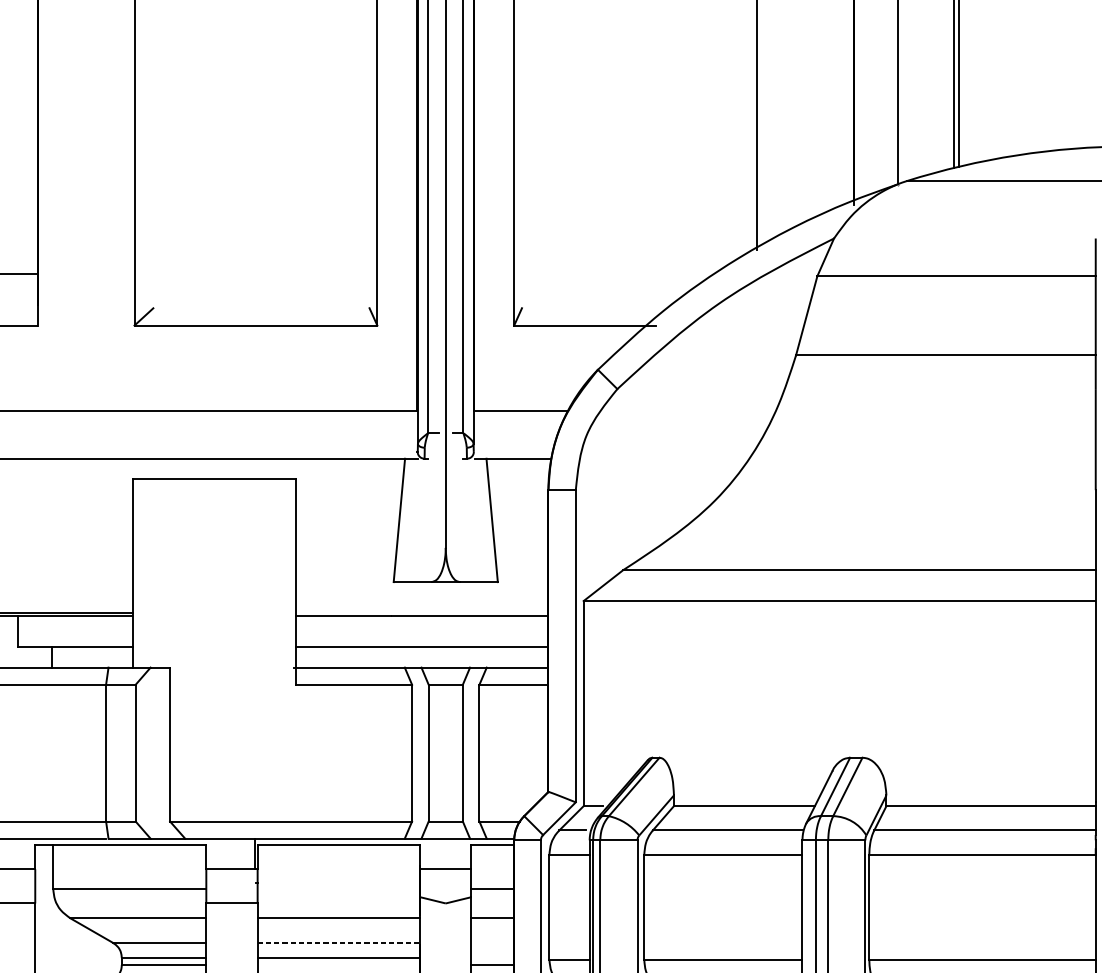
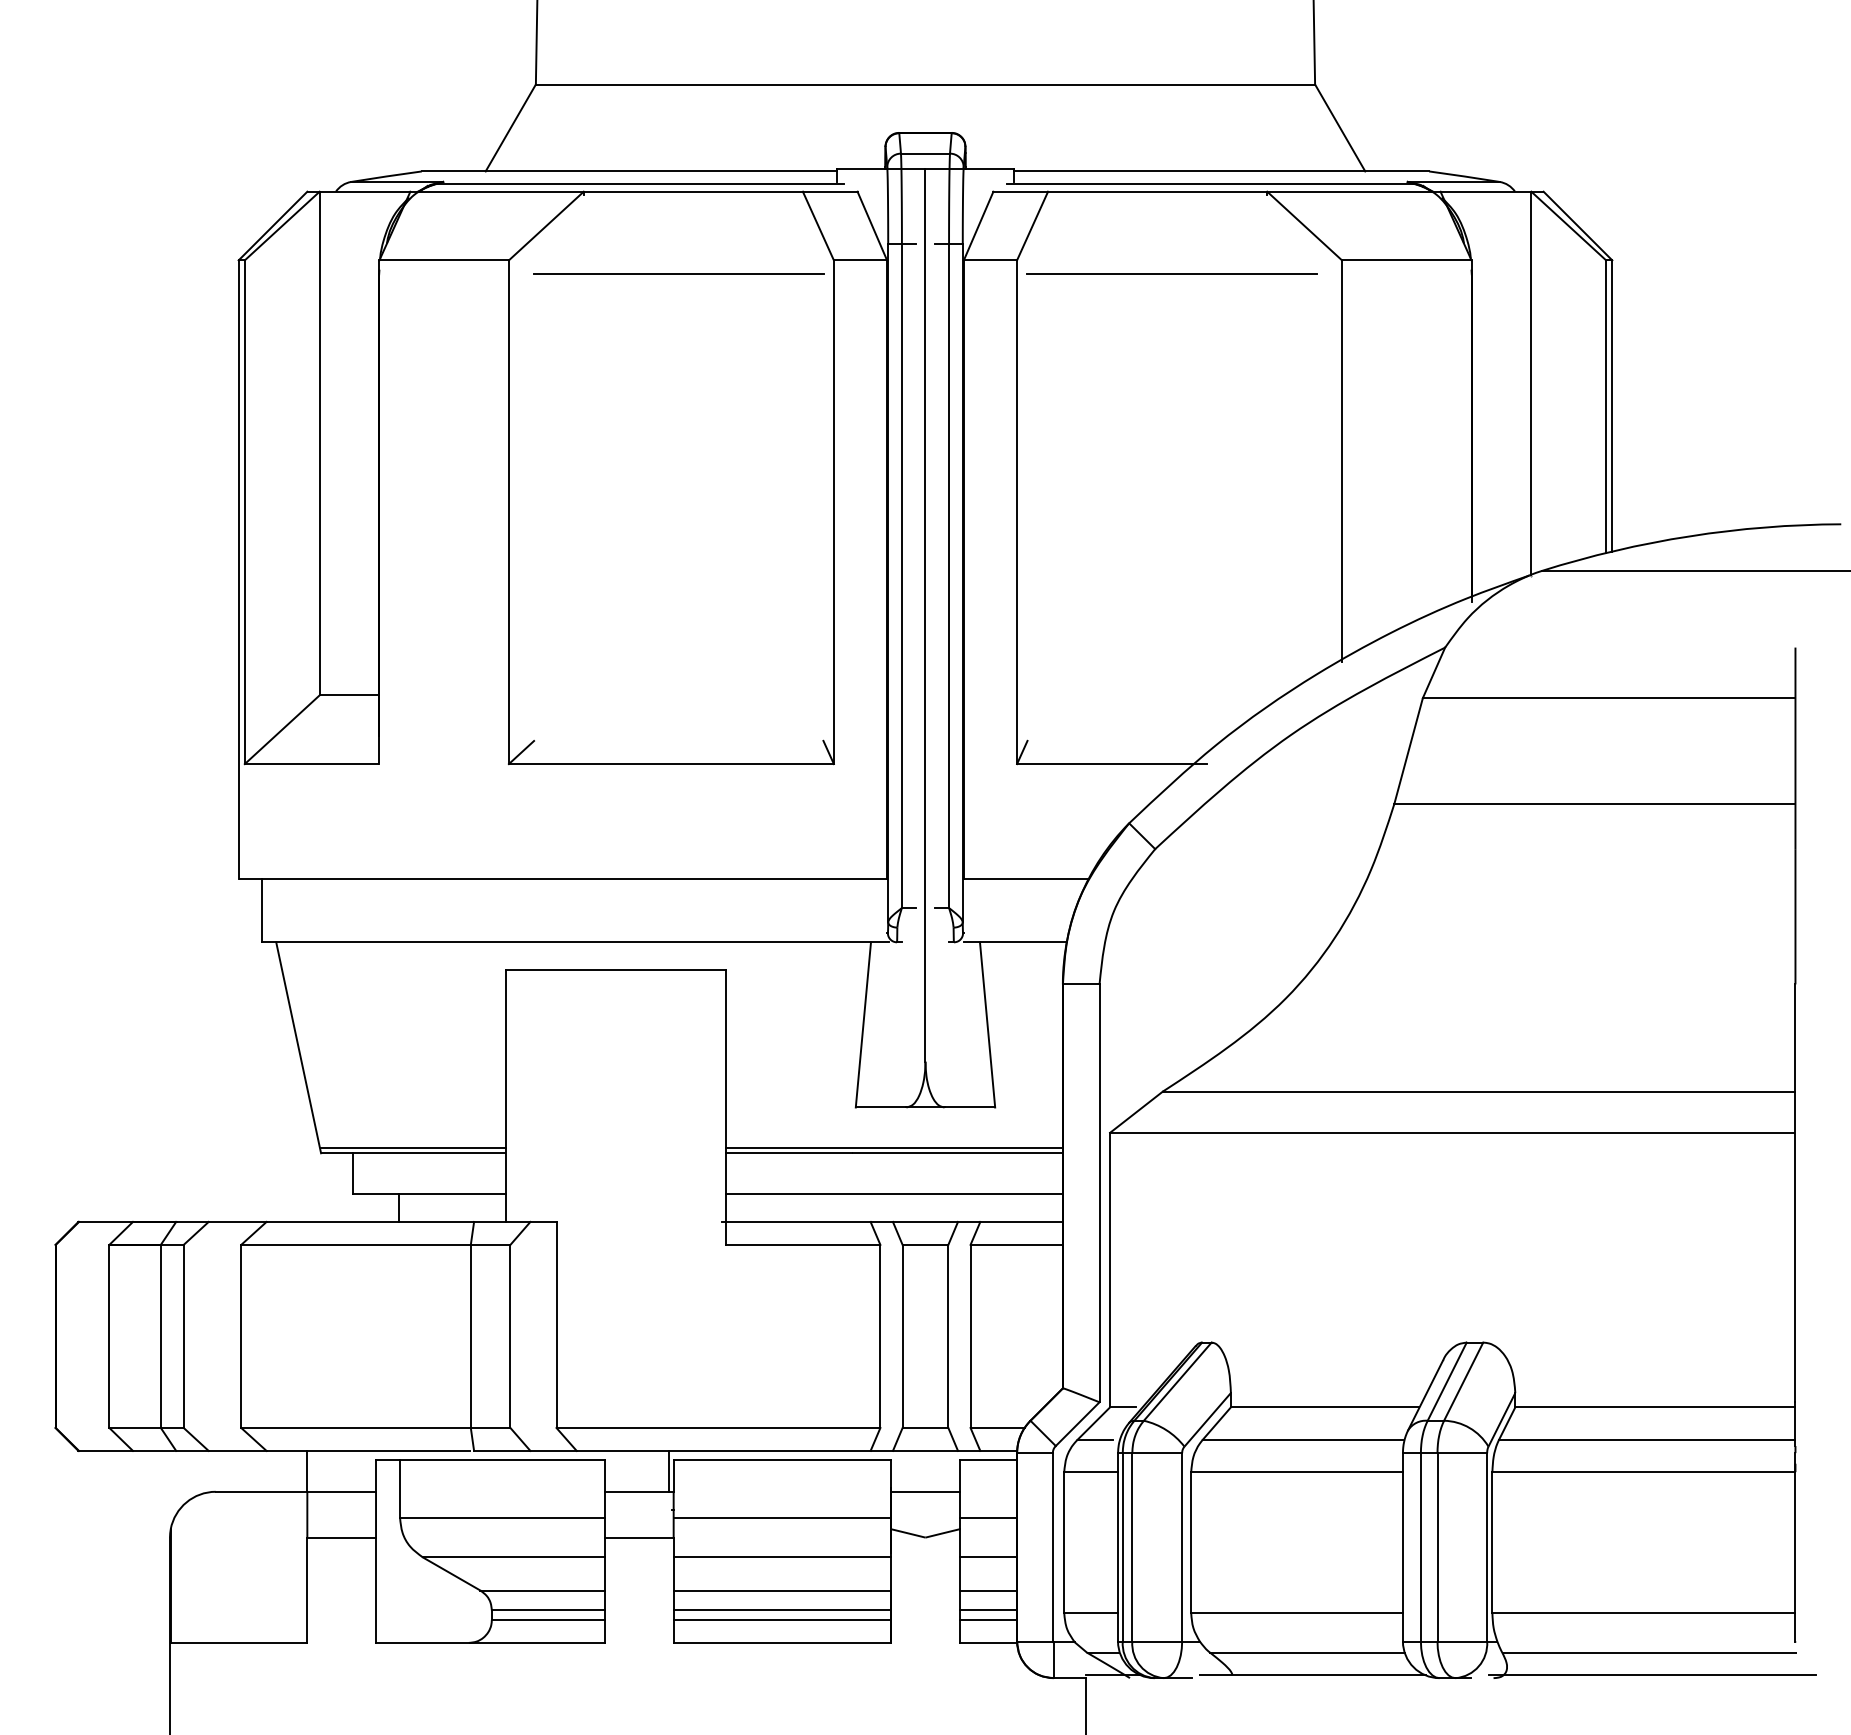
line: (421, 612) -> (893, 1148), added
line: (338, 888) -> (782, 1517), added
line: (338, 942) -> (782, 1590), dashed -> solid
line: (492, 942) -> (988, 1590), added
line: (492, 957) -> (988, 1610), added
line: (338, 965) -> (782, 1620), added

